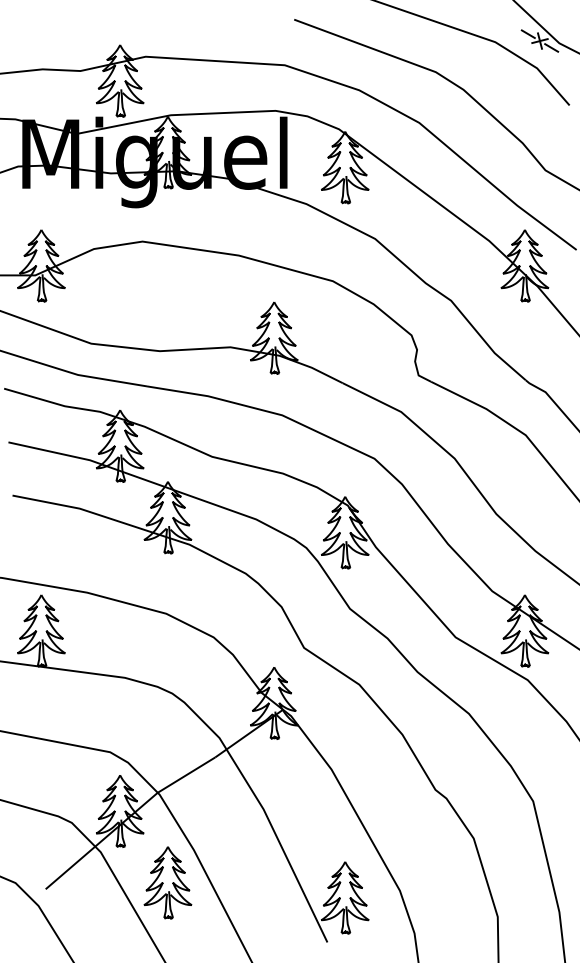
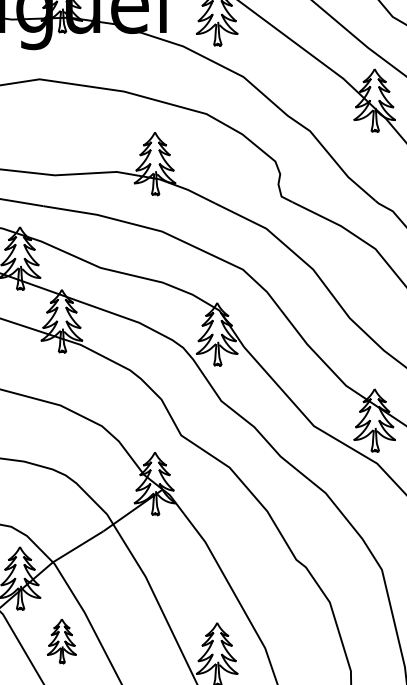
part: (167, 882) -> (61, 640), size x0.7

